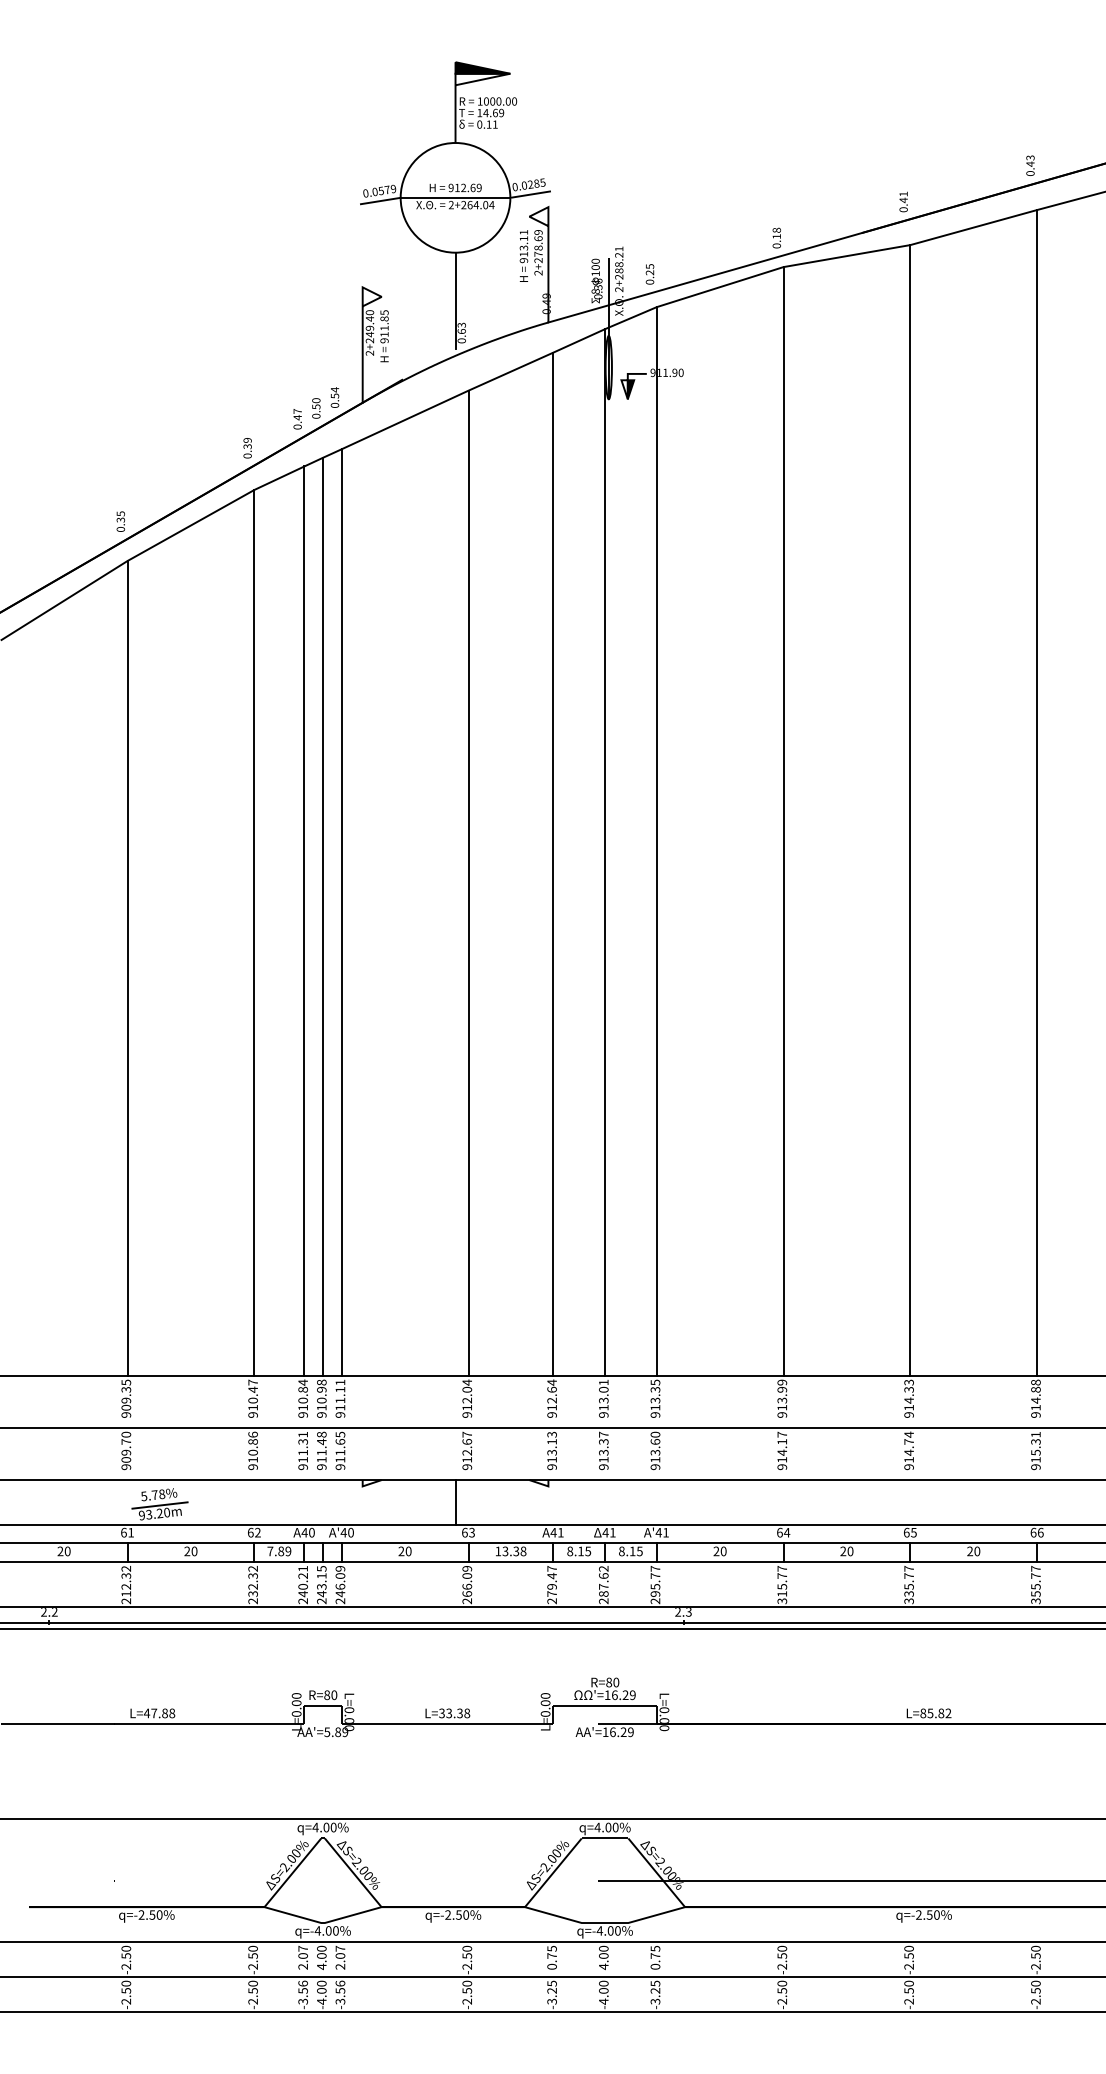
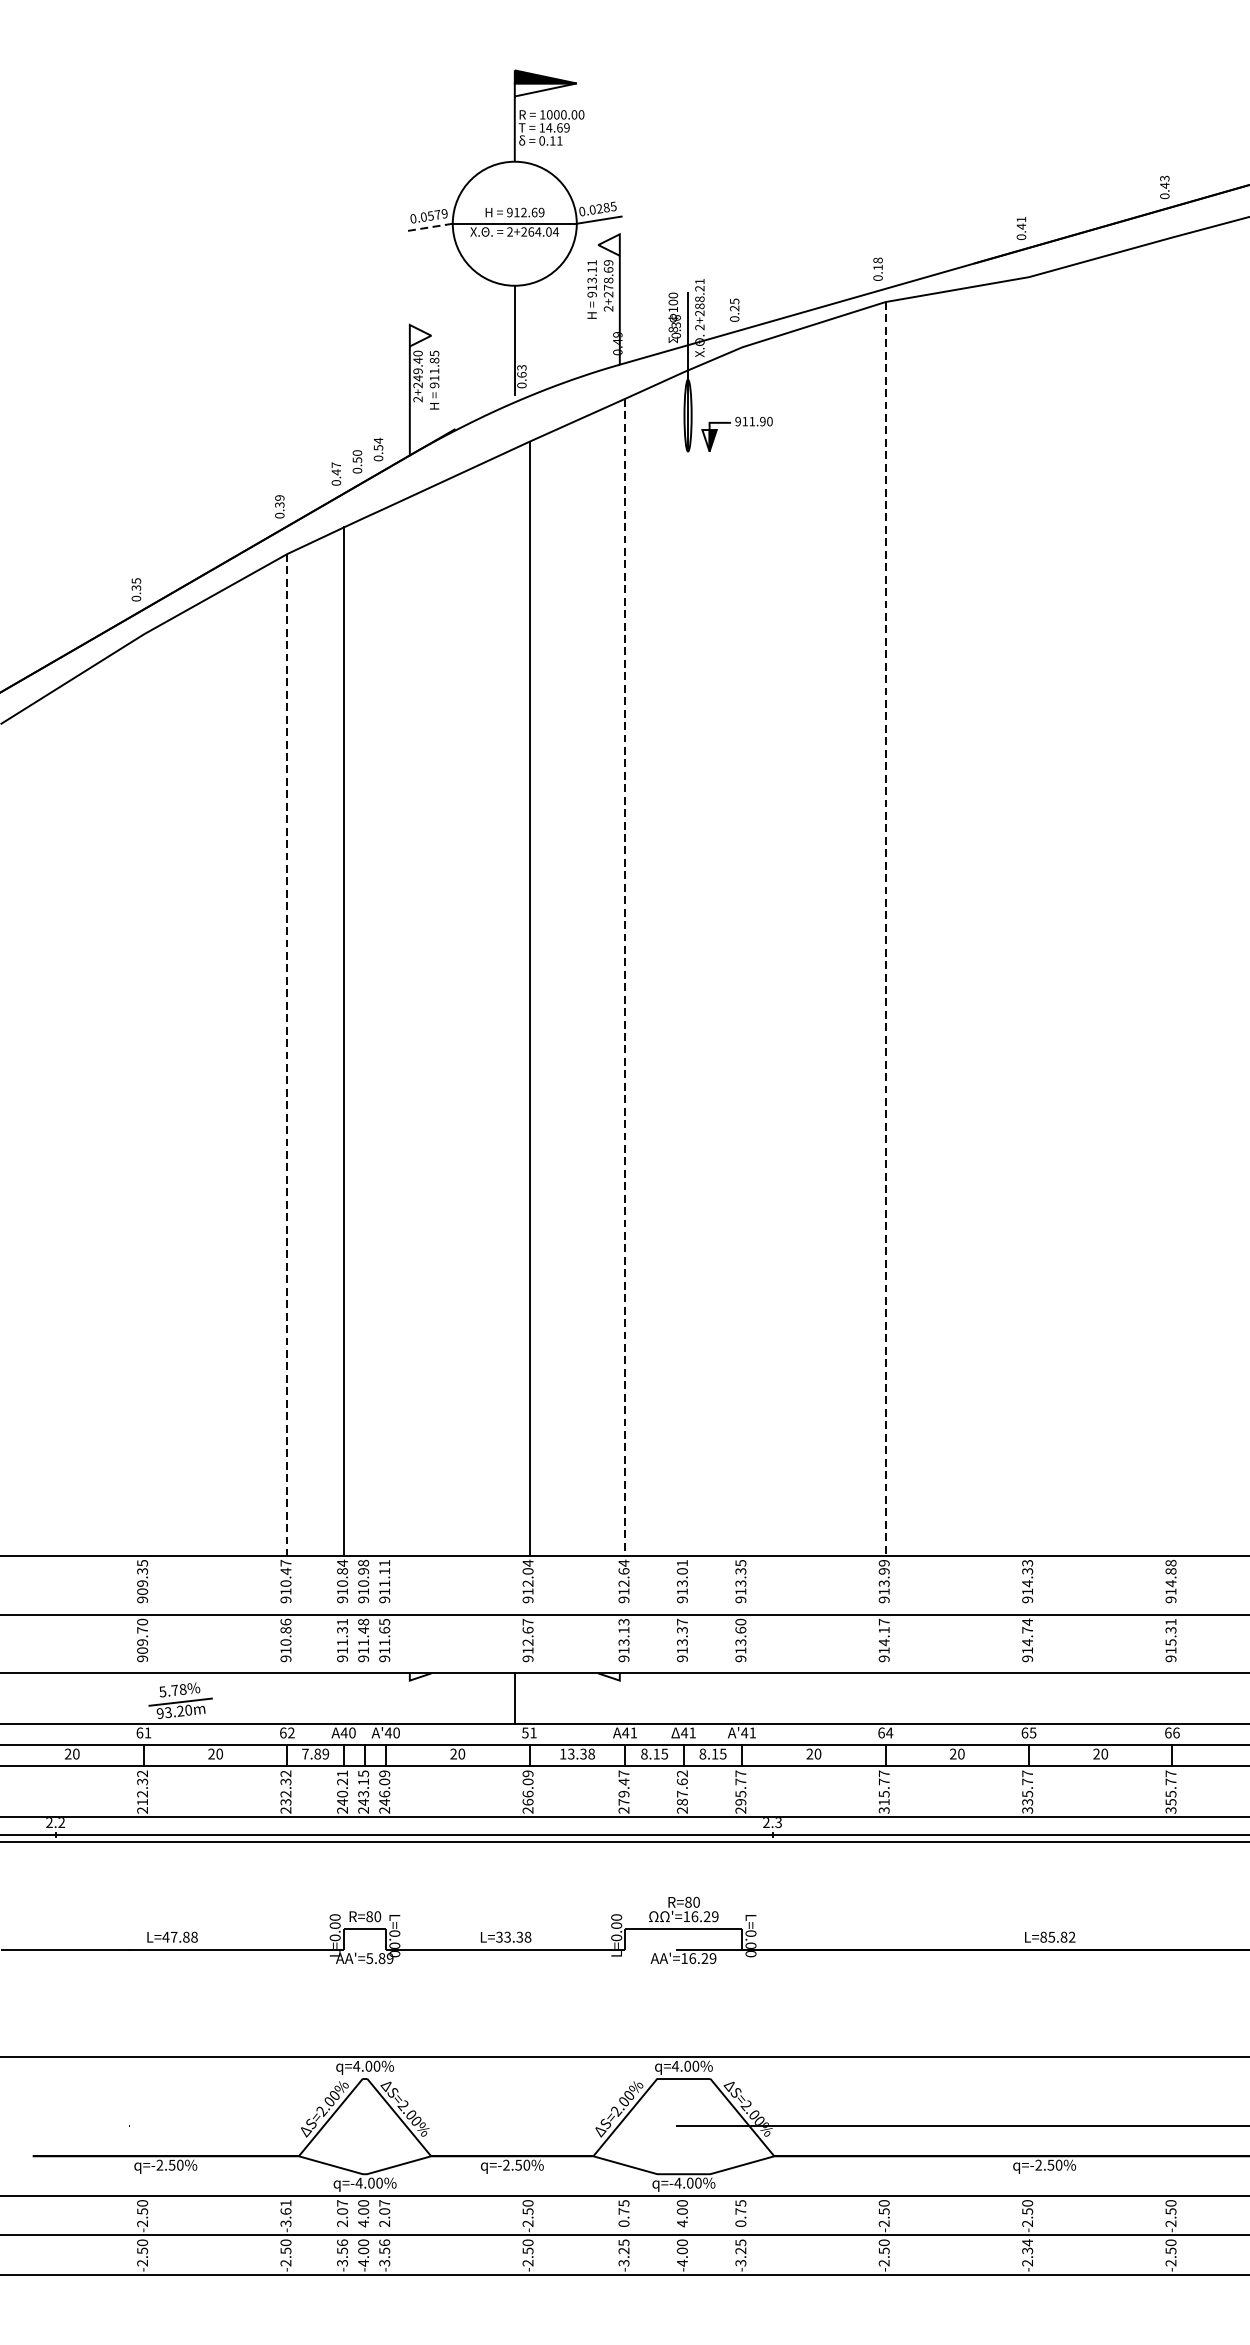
line: (380, 201) -> (429, 227), solid -> dashed
line: (1037, 792) -> (1172, 896), removed
line: (910, 810) -> (1029, 916), removed
line: (783, 821) -> (885, 928), solid -> dashed
line: (656, 841) -> (742, 951), removed
line: (605, 852) -> (684, 963), removed
line: (553, 864) -> (625, 977), solid -> dashed
line: (341, 912) -> (385, 1031), removed
line: (323, 916) -> (365, 1036), removed
line: (254, 932) -> (287, 1054), solid -> dashed
line: (127, 968) -> (143, 1095), removed
text: (467, 1532) -> (528, 1732), 63 -> 51
text: (252, 1957) -> (285, 2213), -2.50 -> -3.61
text: (908, 1986) -> (1026, 2246), -2.50 -> -2.34

